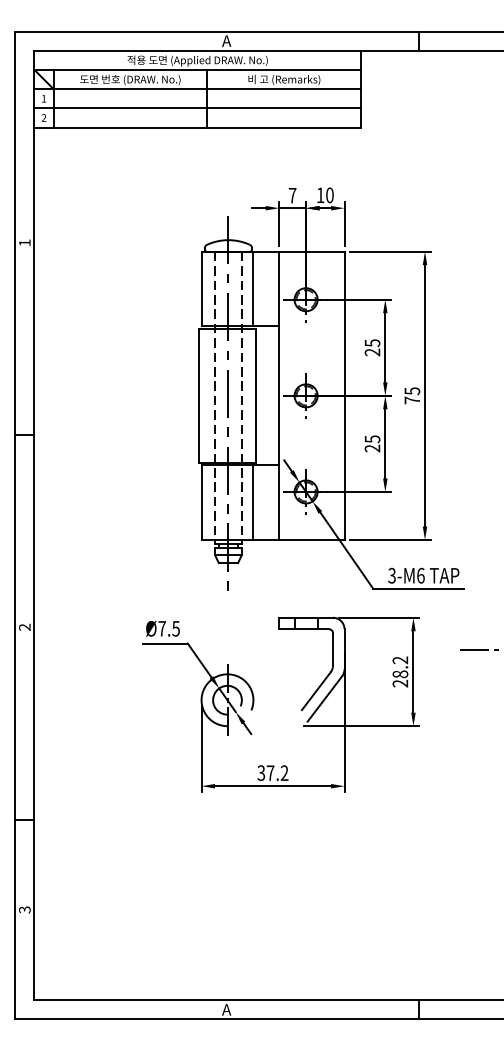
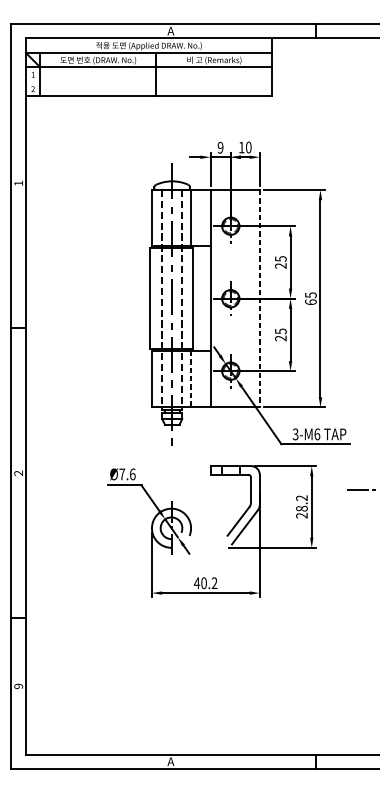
line: (197, 108) -> (148, 82), removed
text: (292, 195) -> (220, 147), 7 -> 9
line: (344, 396) -> (259, 299), solid -> dashed
text: (412, 400) -> (311, 302), 75 -> 65
line: (253, 503) -> (191, 379), solid -> dashed
text: (176, 628) -> (133, 474), Ø7.5 -> Ø7.6
text: (265, 773) -> (200, 583), 37.2 -> 40.2
text: (24, 909) -> (18, 686), 3 -> 9

